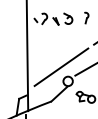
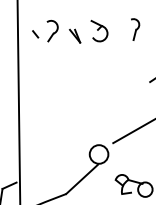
line: (61, 66) -> (85, 125), removed

